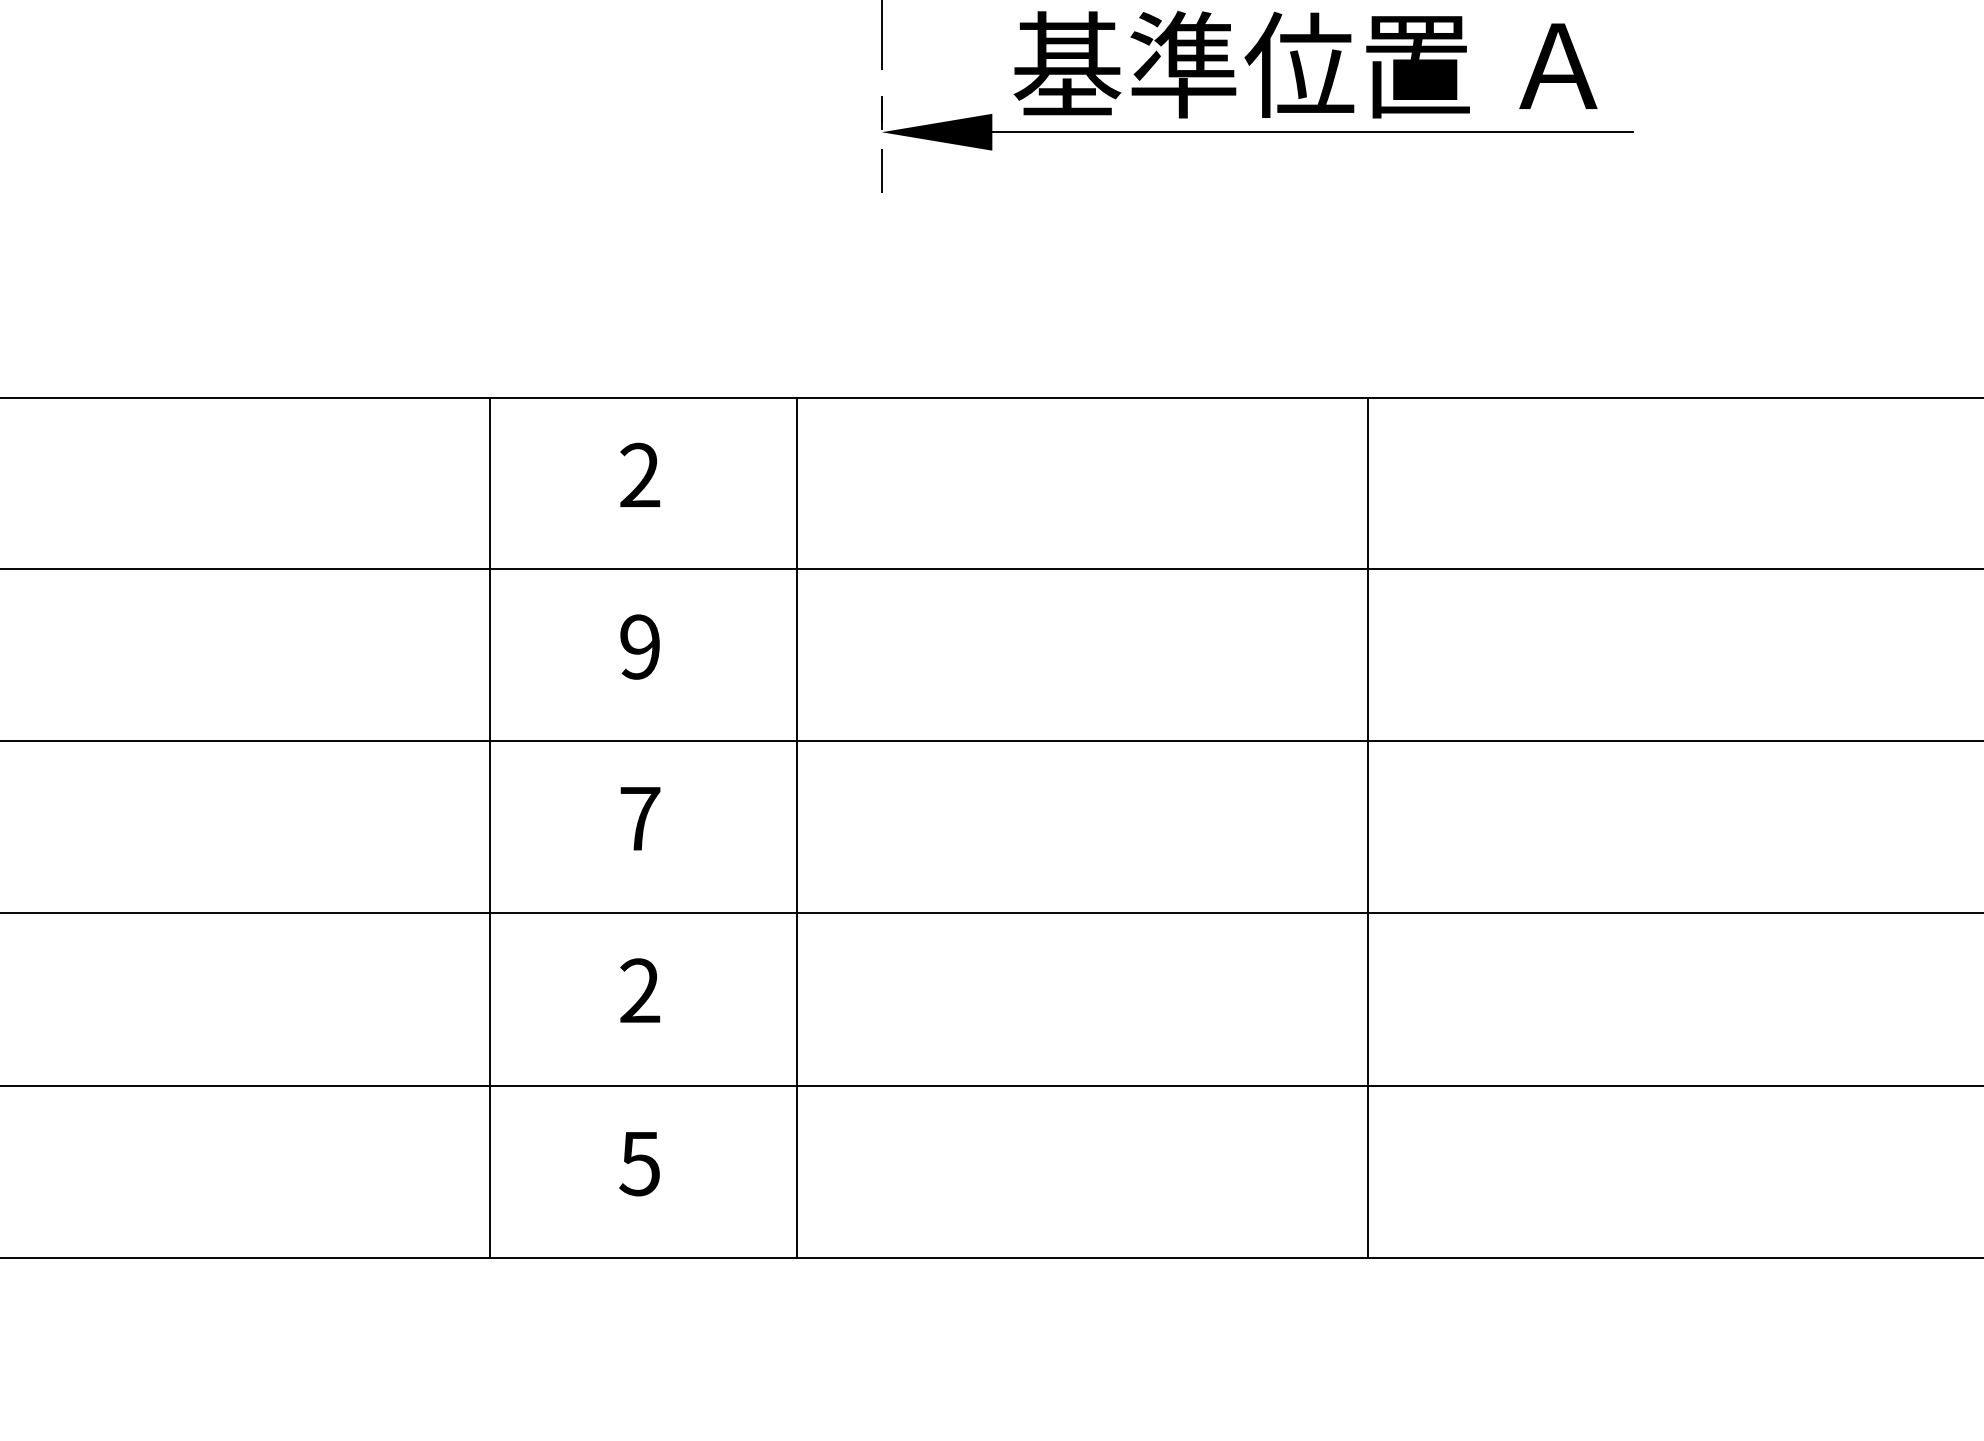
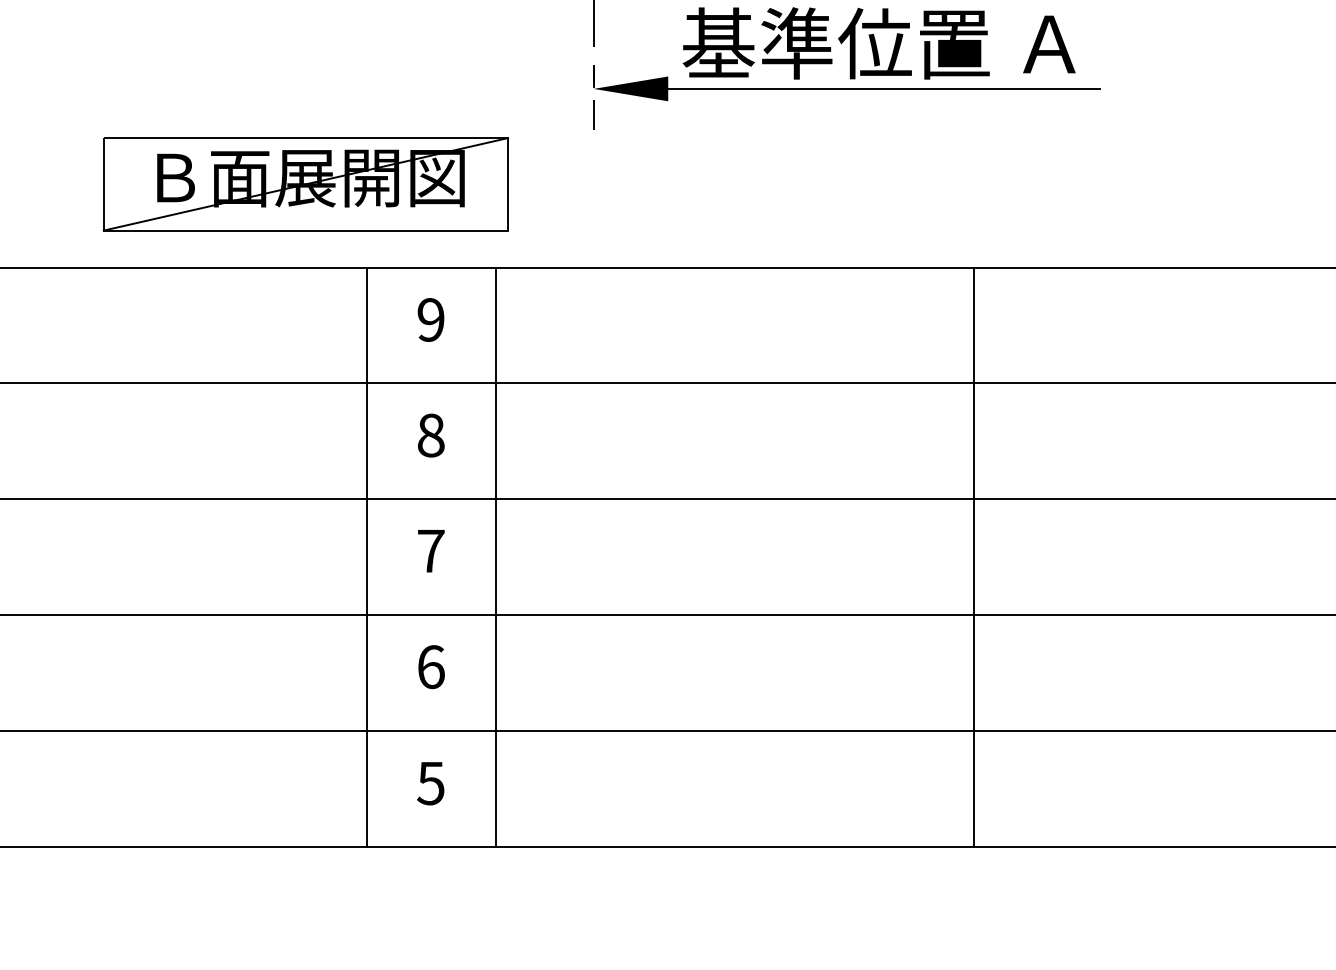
part: (453, 274) -> (305, 184), added
text: (639, 474) -> (430, 319), 2 -> 9
text: (639, 646) -> (430, 435), 9 -> 8
line: (490, 828) -> (367, 557), moved
line: (796, 828) -> (495, 557), moved
line: (1366, 828) -> (973, 557), moved
text: (639, 991) -> (430, 667), 2 -> 6

